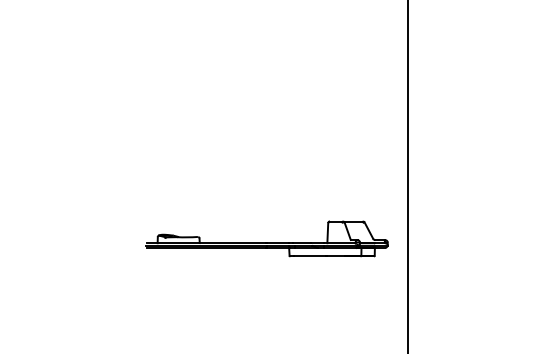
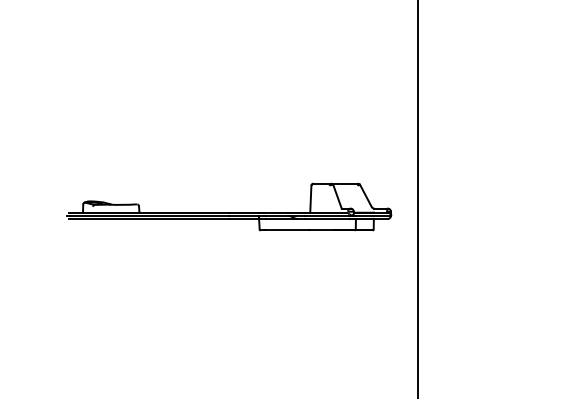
part: (266, 238) -> (228, 206), moved

